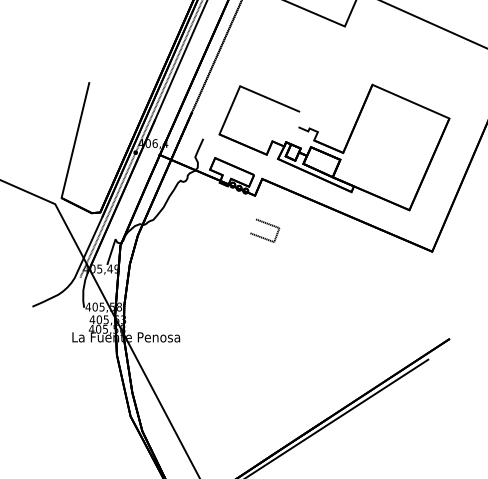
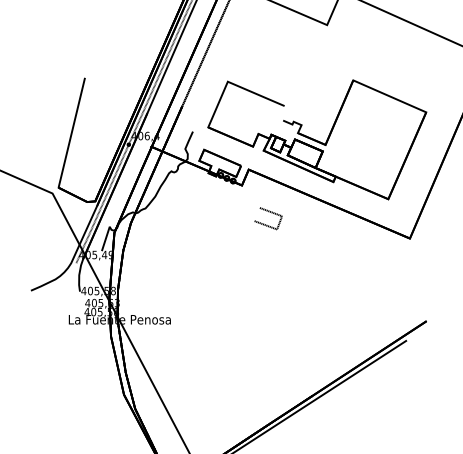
line: (268, 225) -> (271, 213), moved

